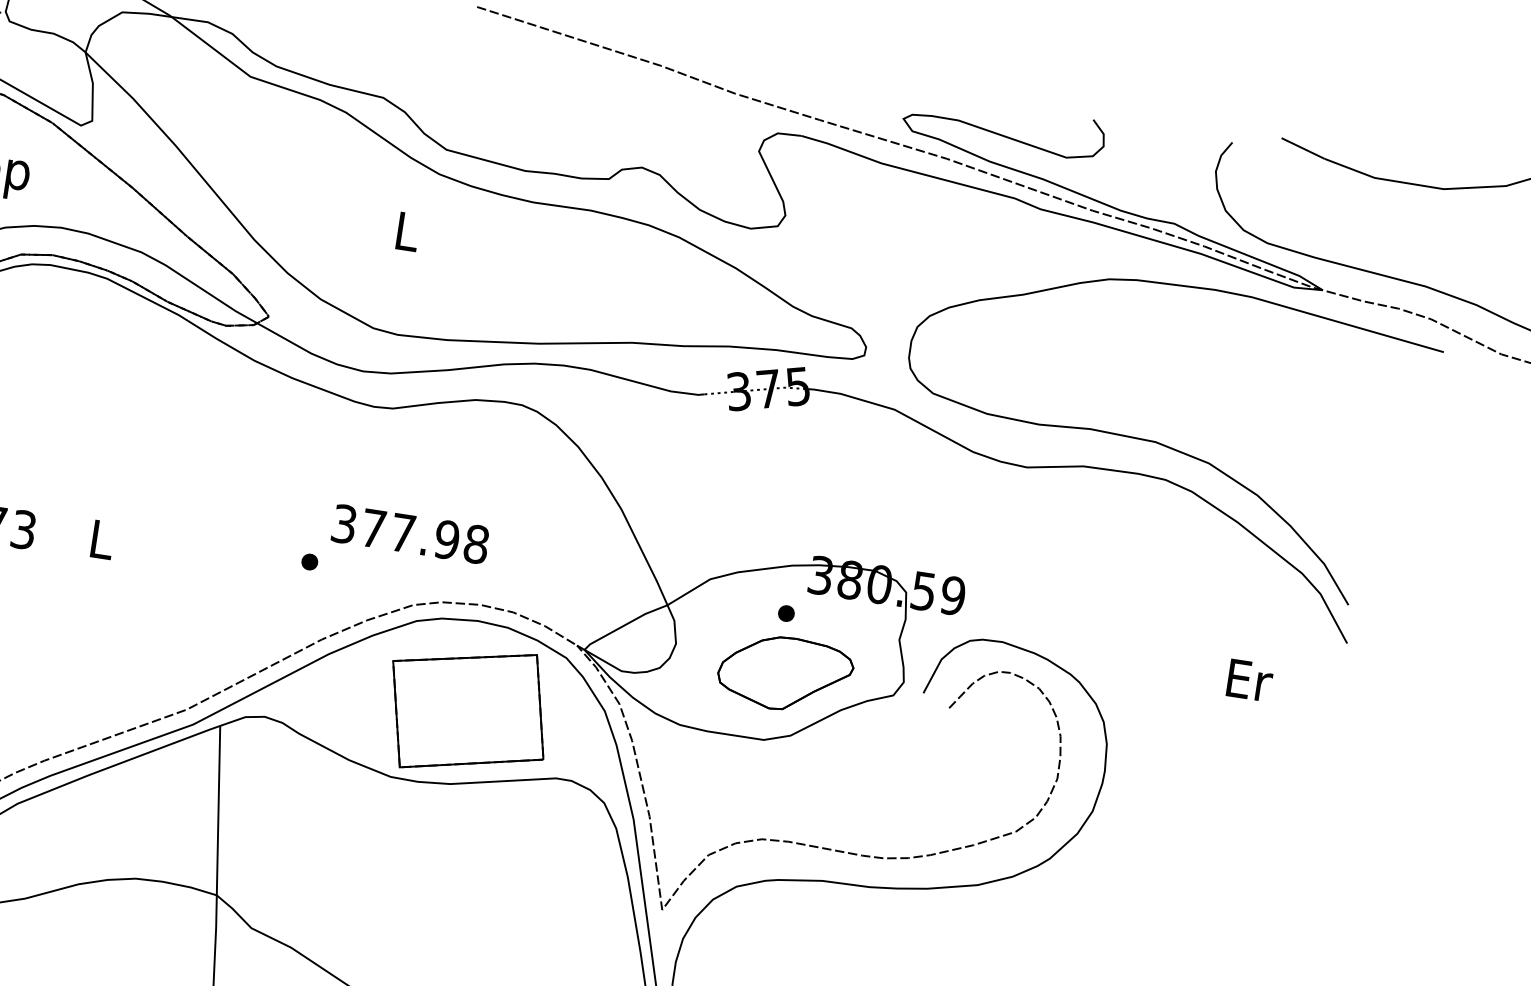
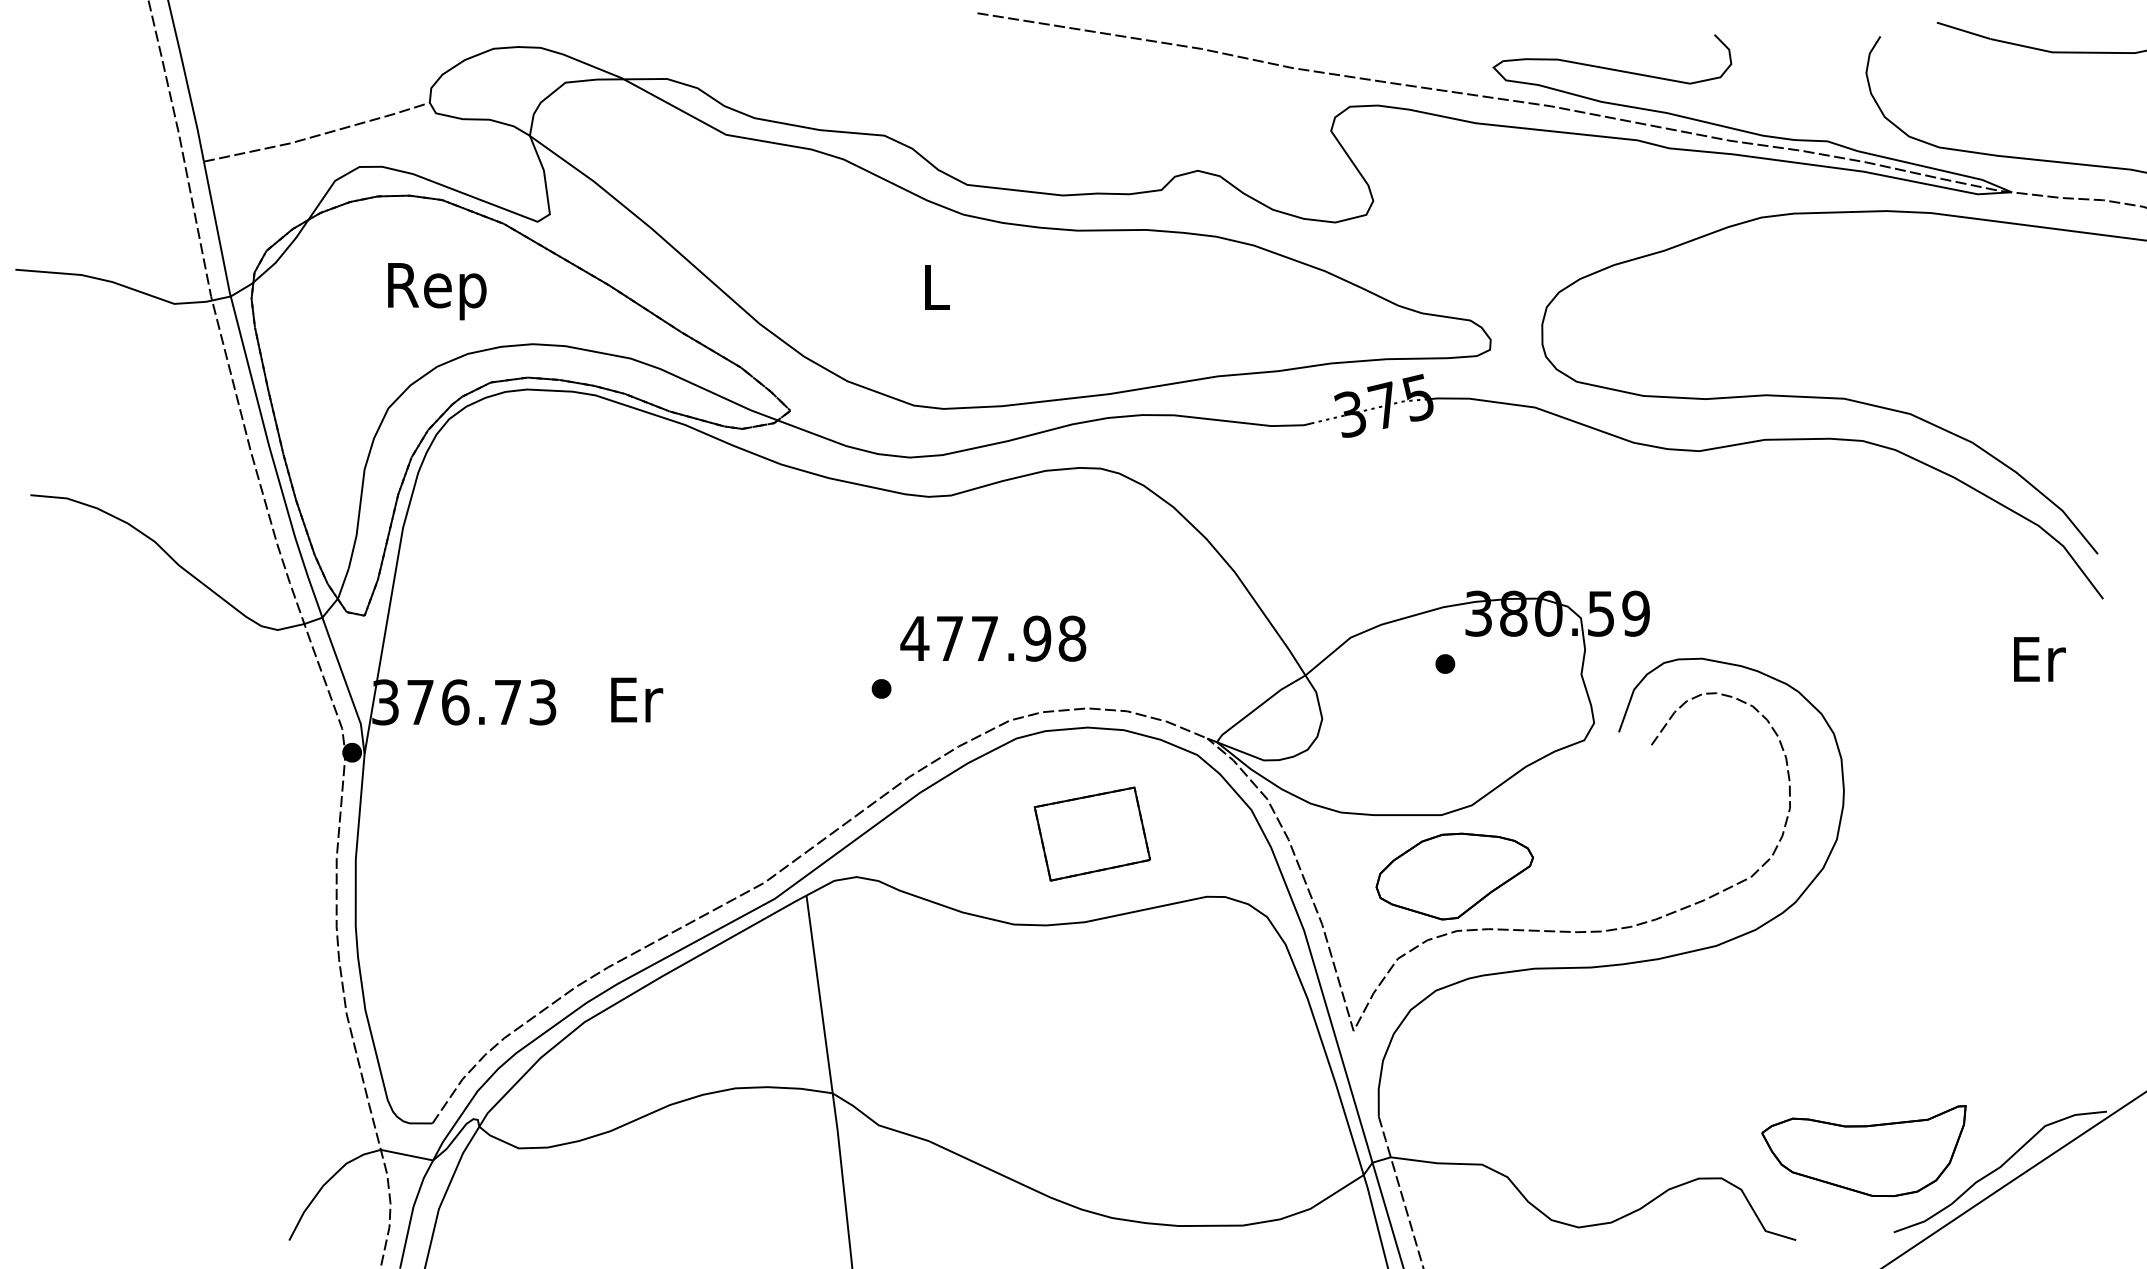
text: (343, 523) -> (914, 638), 377.98 -> 477.98
text: (103, 539) -> (637, 699), L -> Er
part: (785, 673) -> (1454, 876), moved
text: (1249, 680) -> (2039, 659), moved
part: (468, 710) -> (1092, 833), size x0.6

